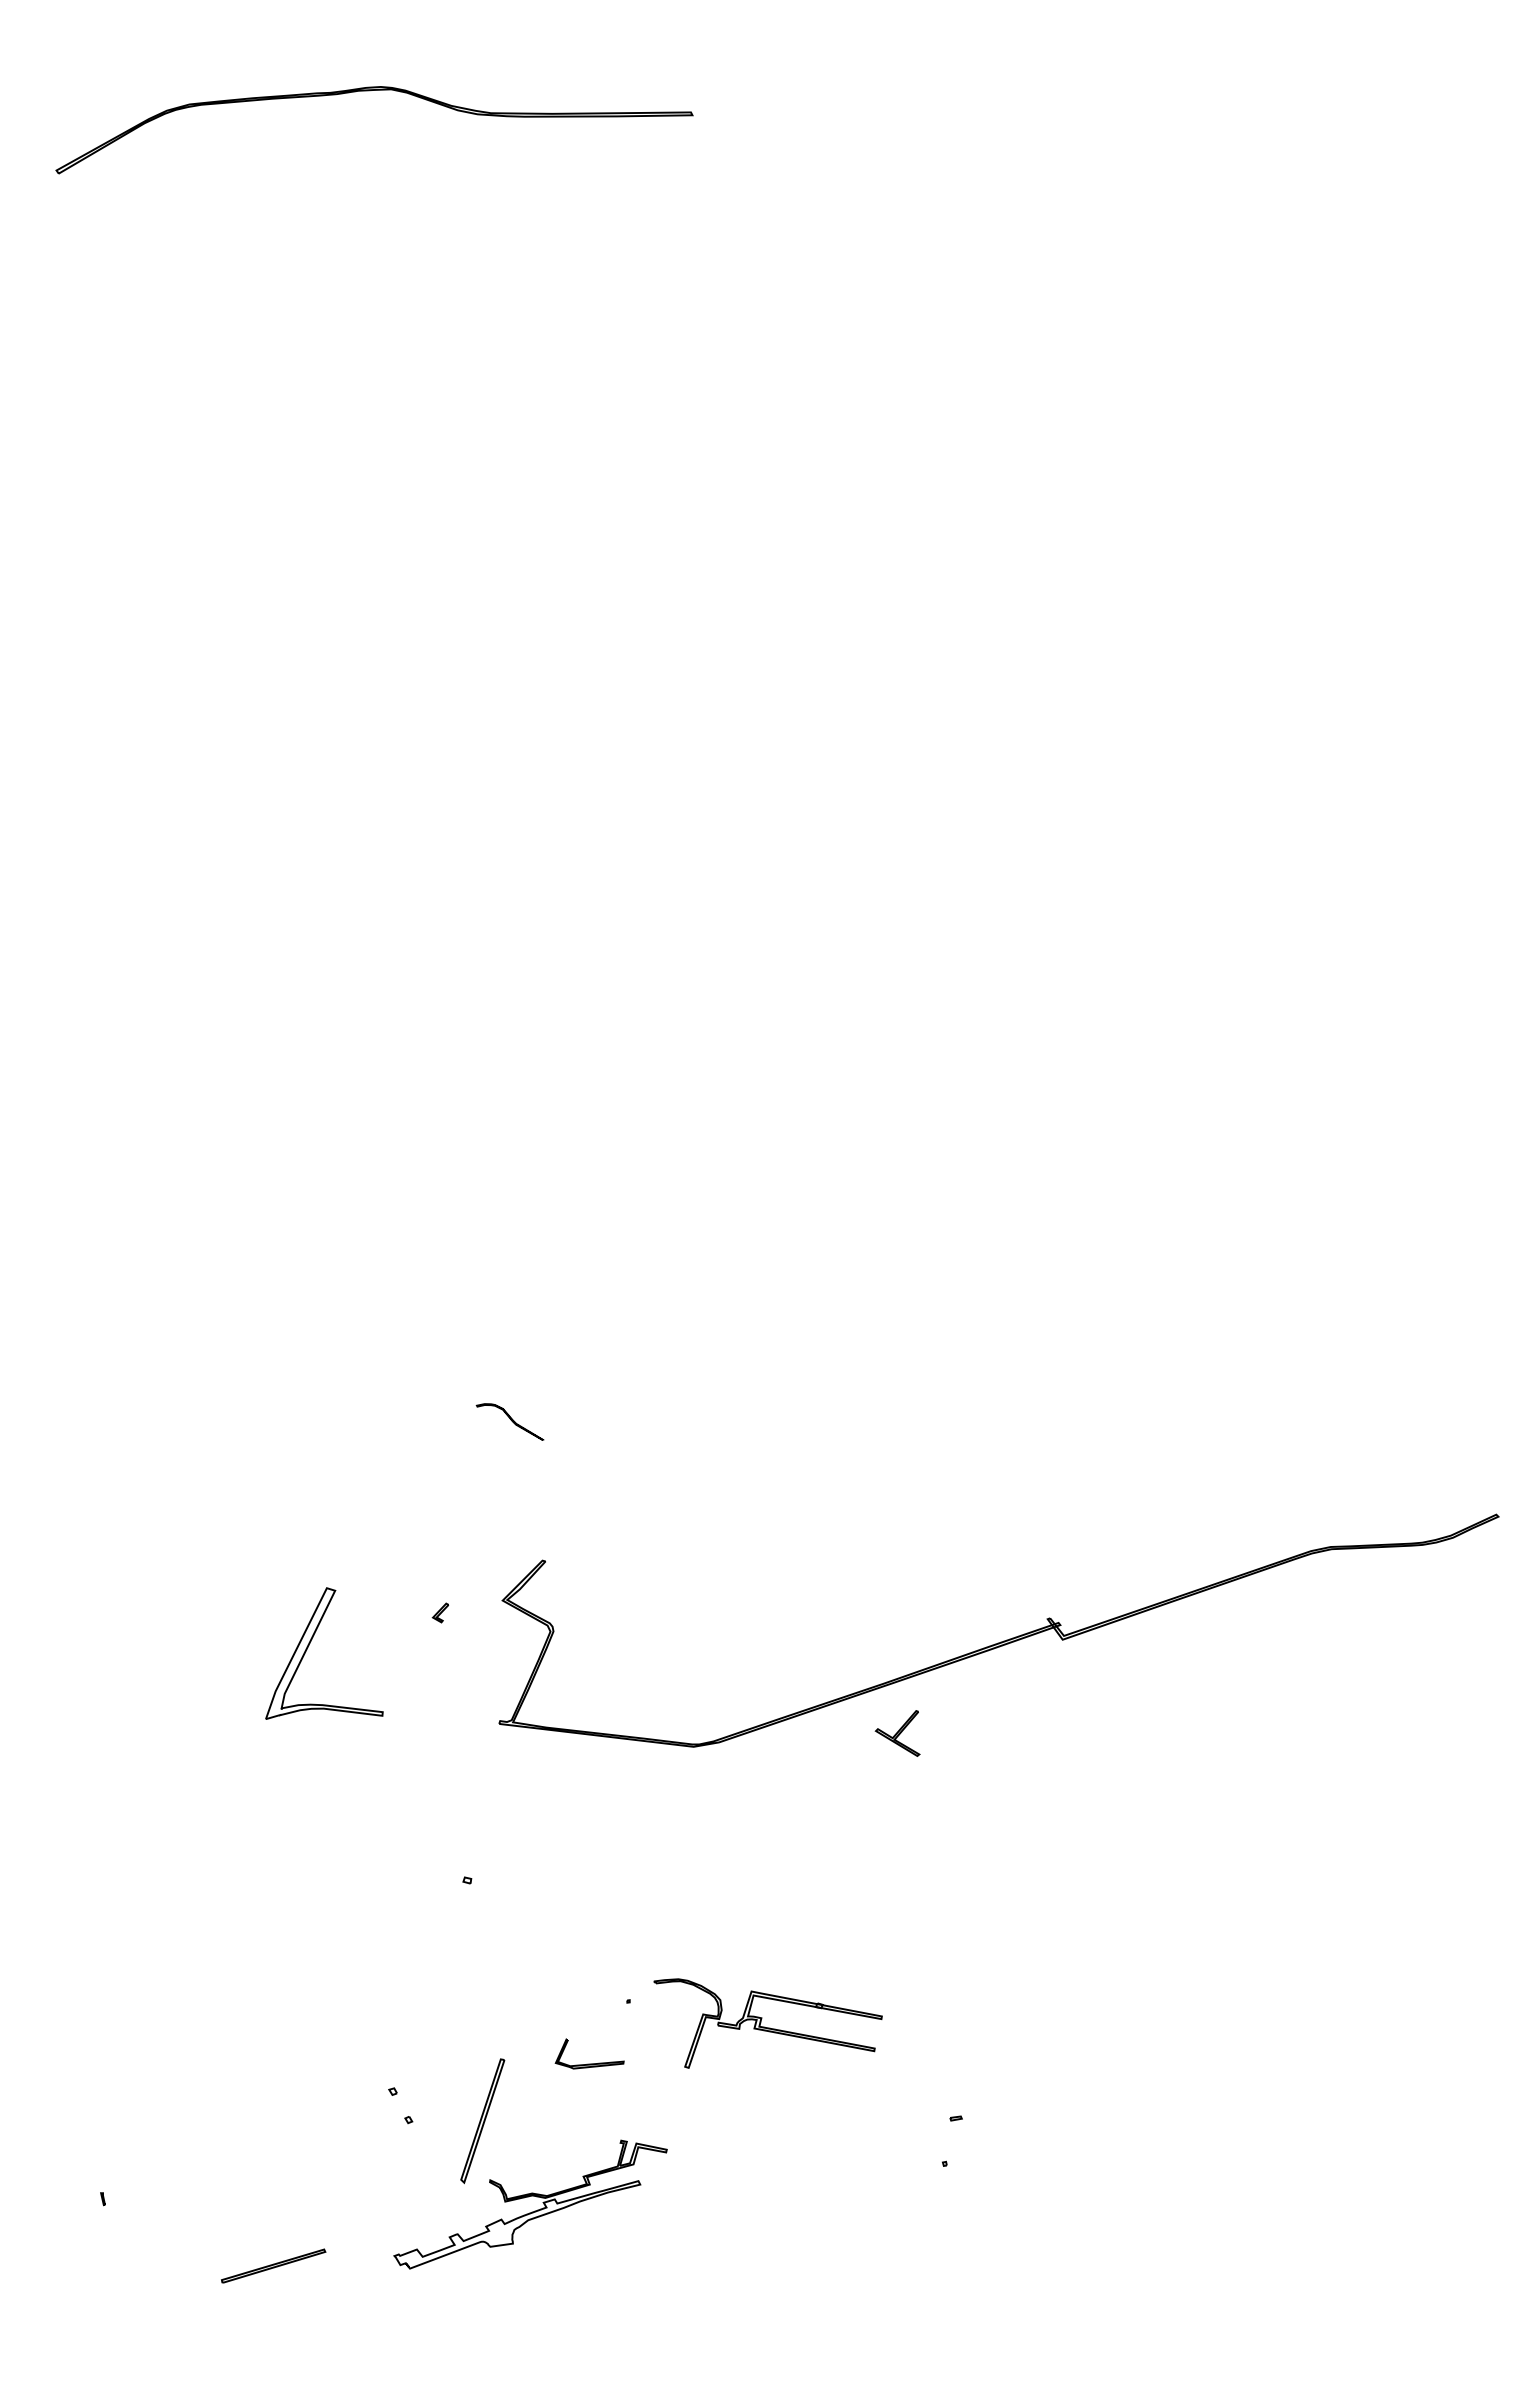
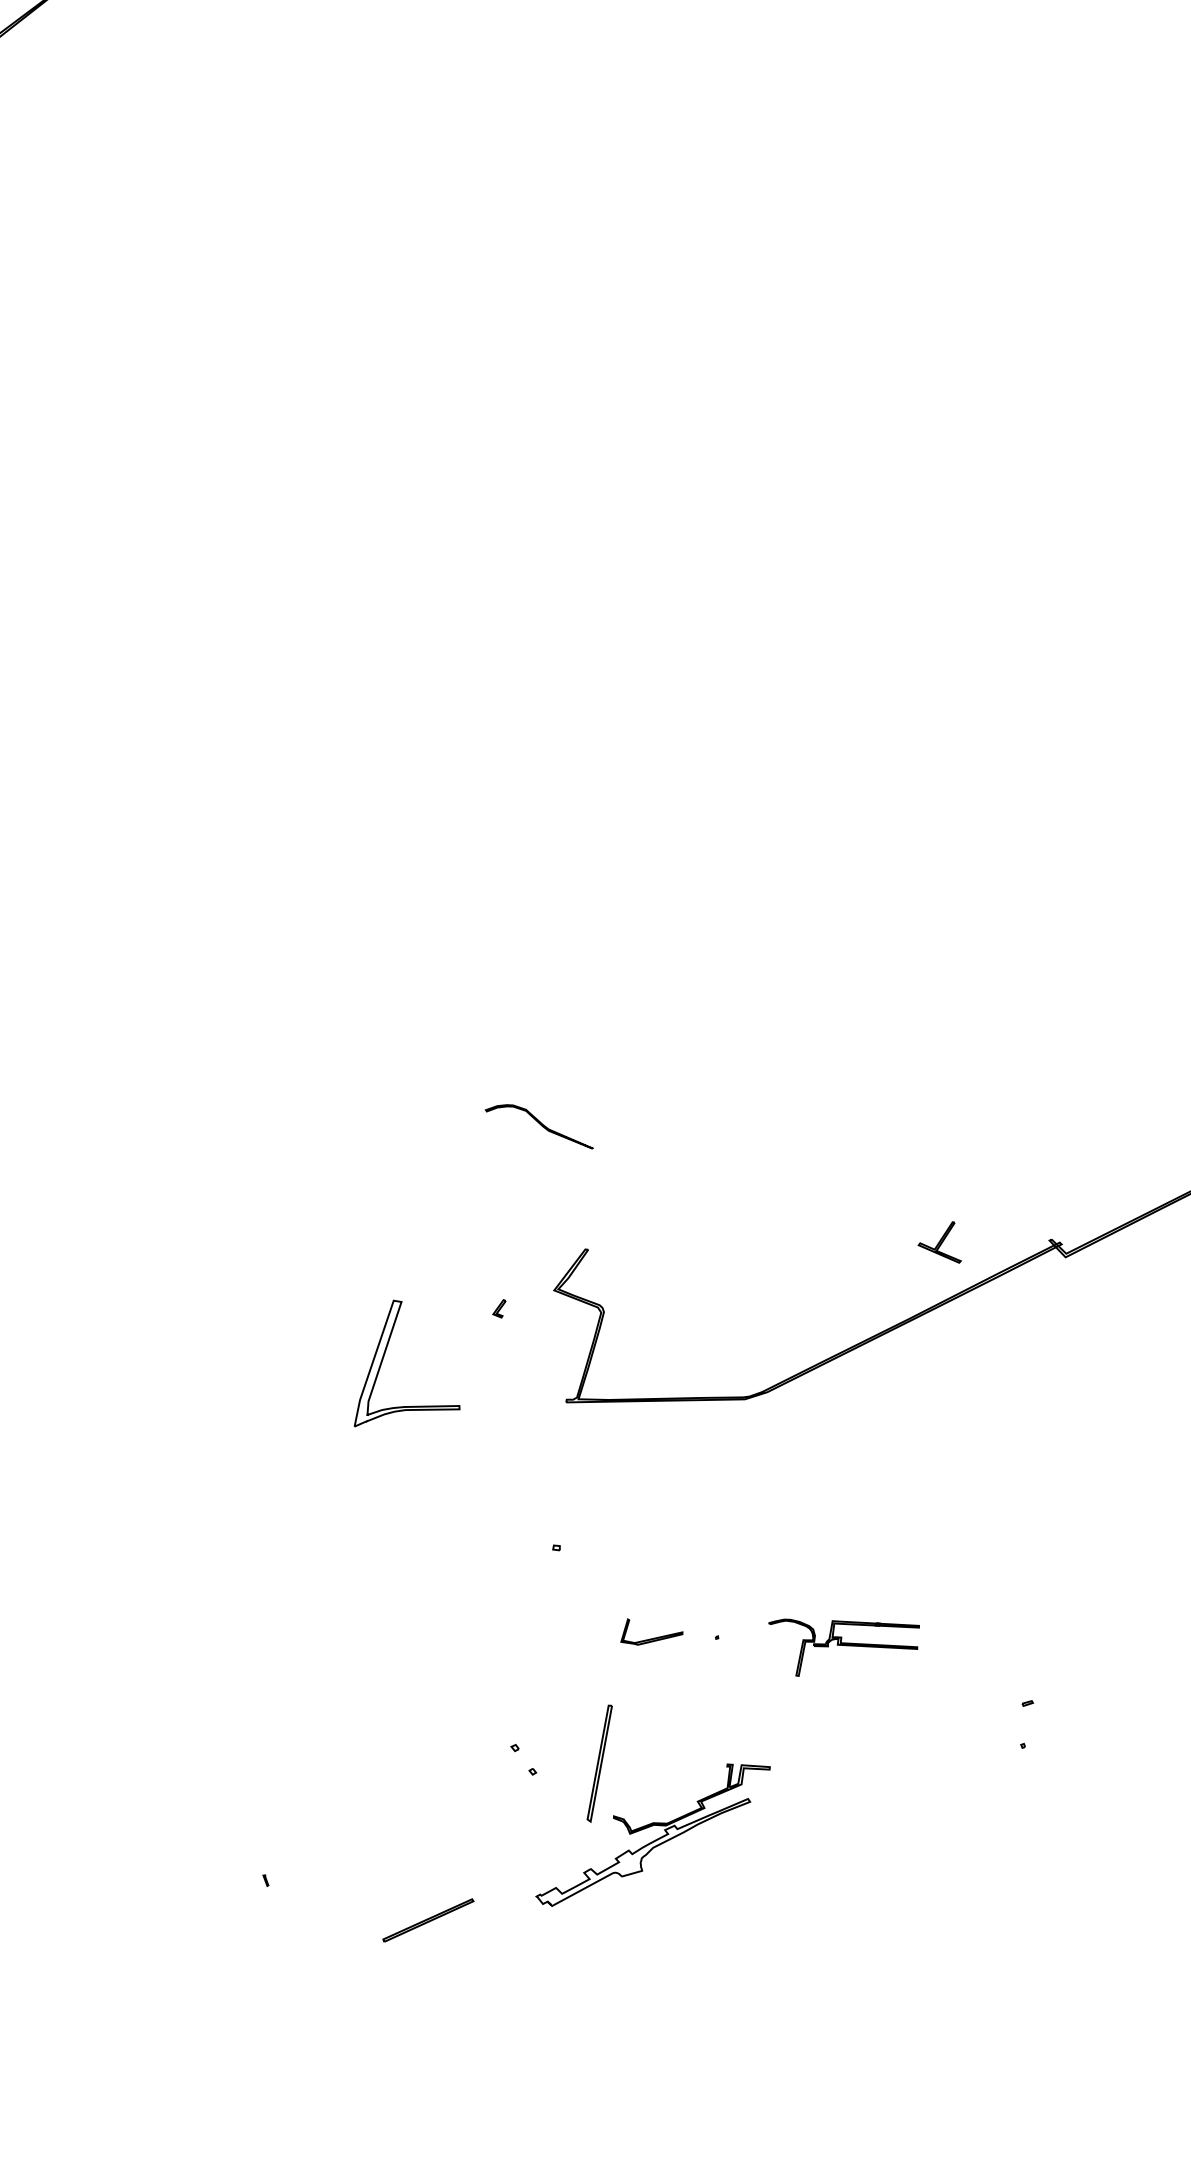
part: (509, 1421) -> (538, 1127), size x1.67
part: (897, 1733) -> (938, 1244), moved
part: (768, 2022) -> (846, 1639), size x0.71
part: (589, 2063) -> (651, 1638), moved

